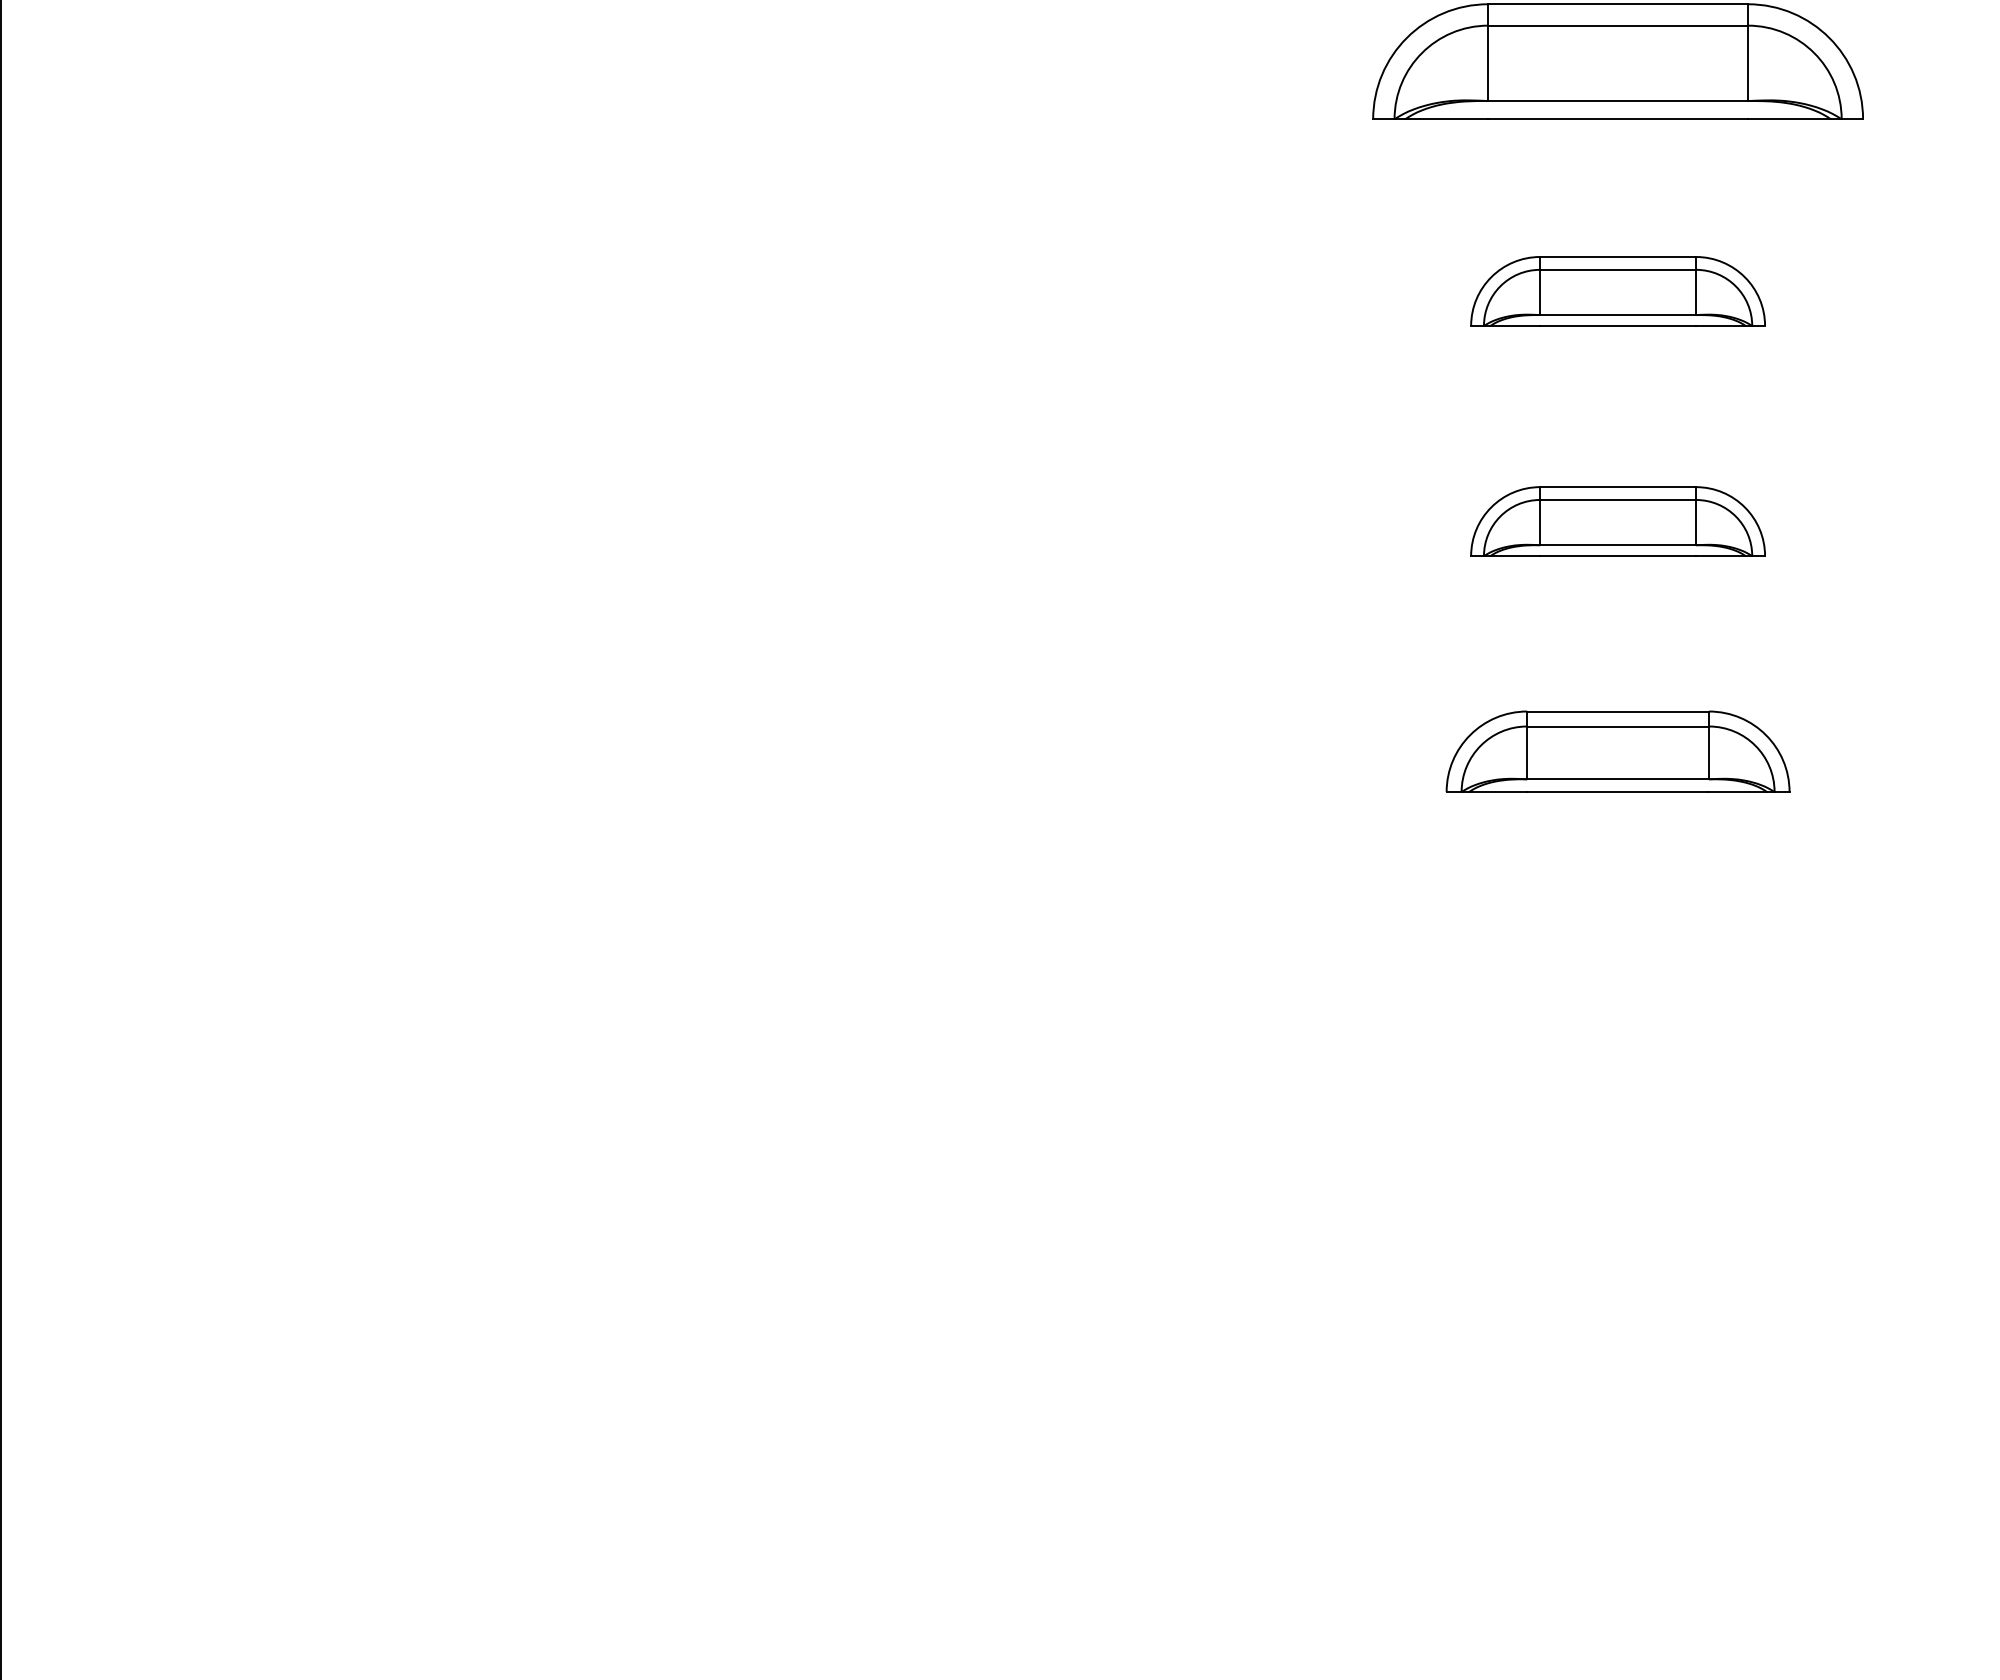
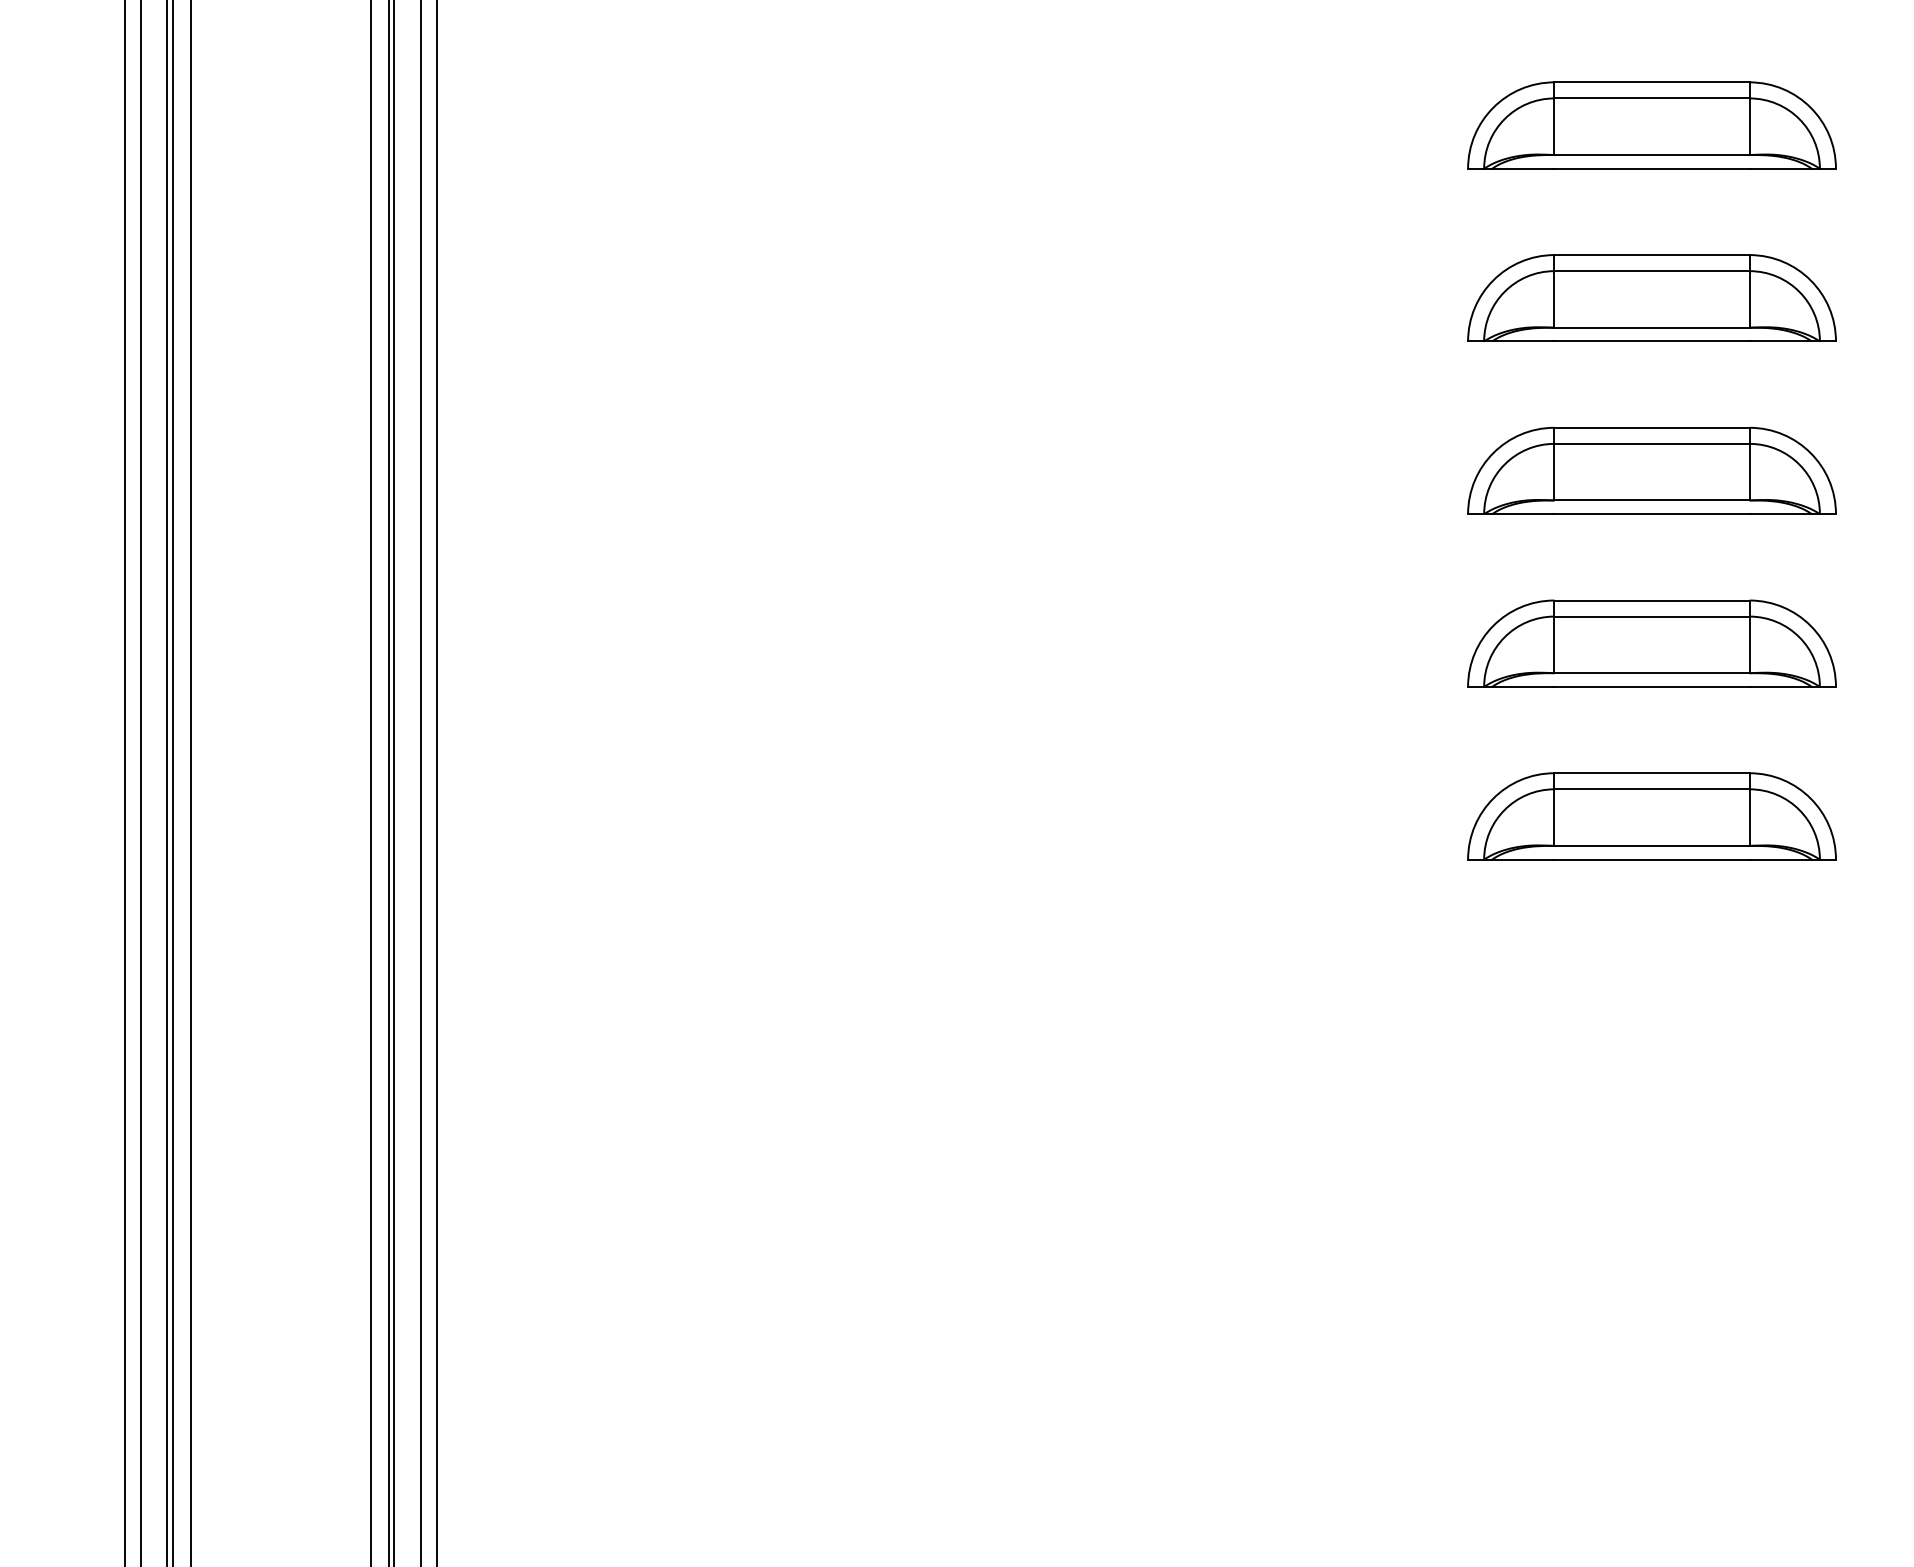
part: (1617, 291) -> (1651, 470), size x1.67
part: (1617, 521) -> (1651, 643), size x1.67
part: (1617, 751) -> (1651, 816), size x1.43

